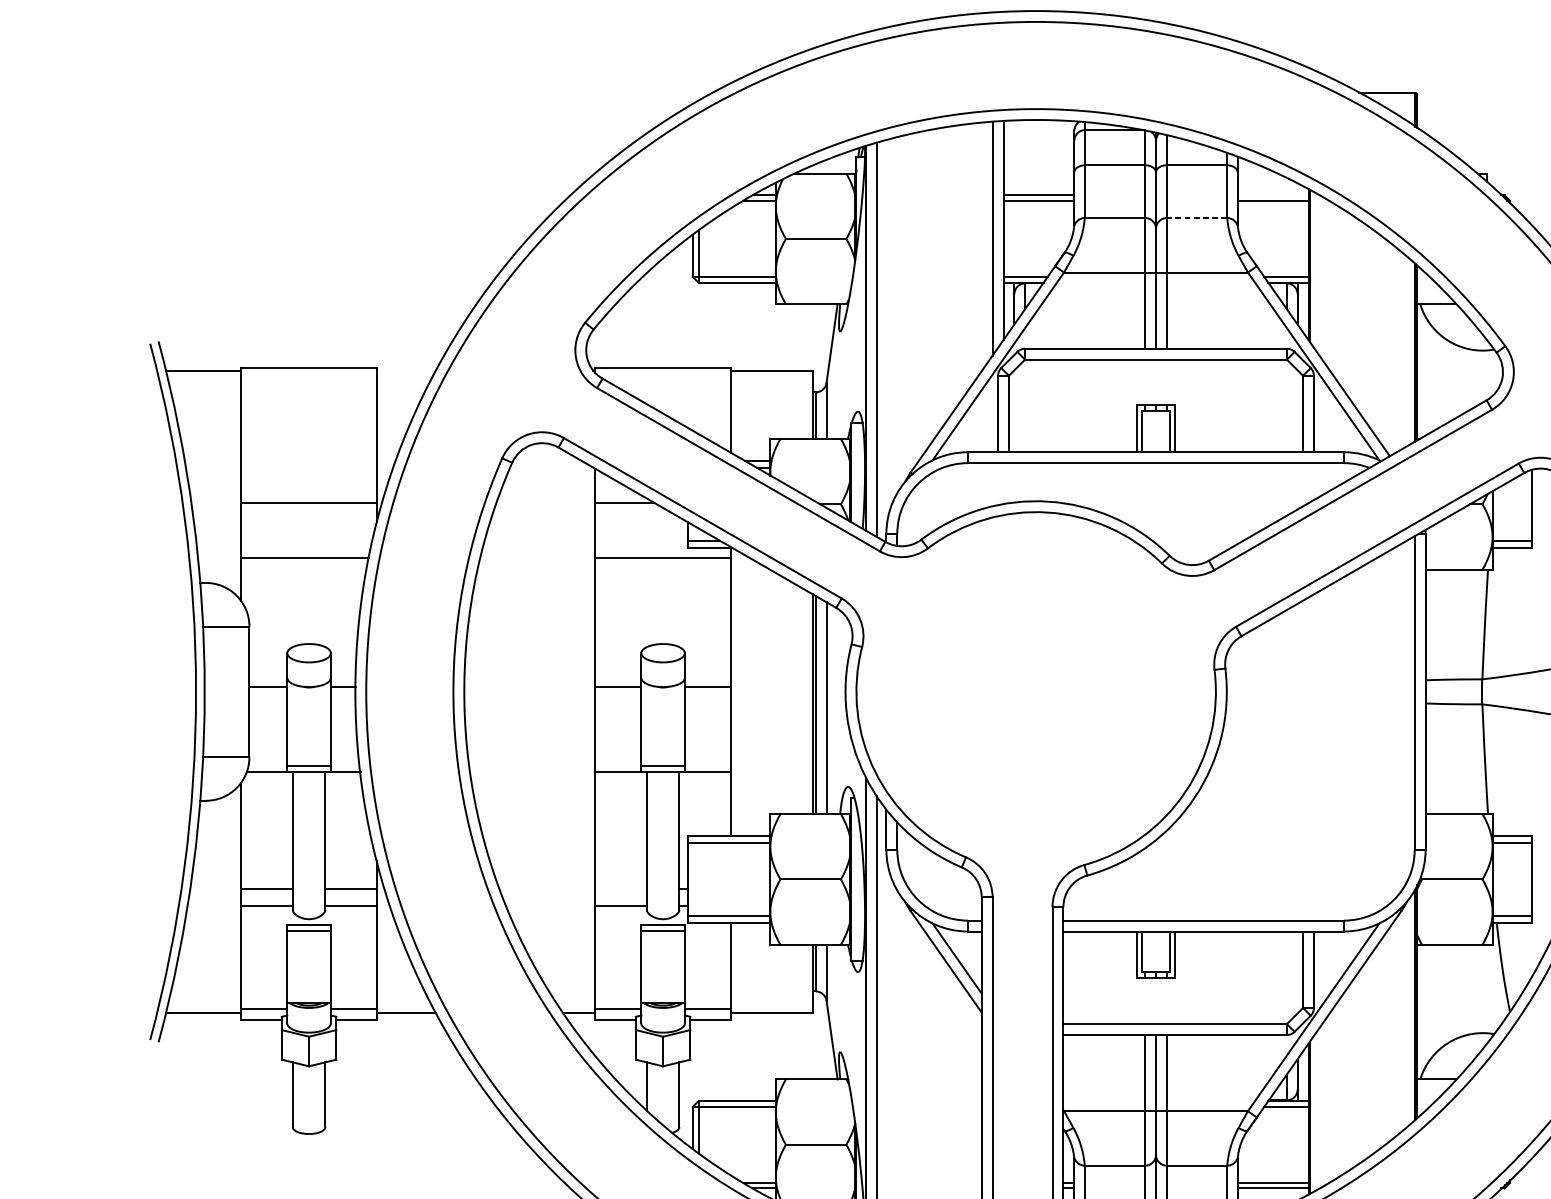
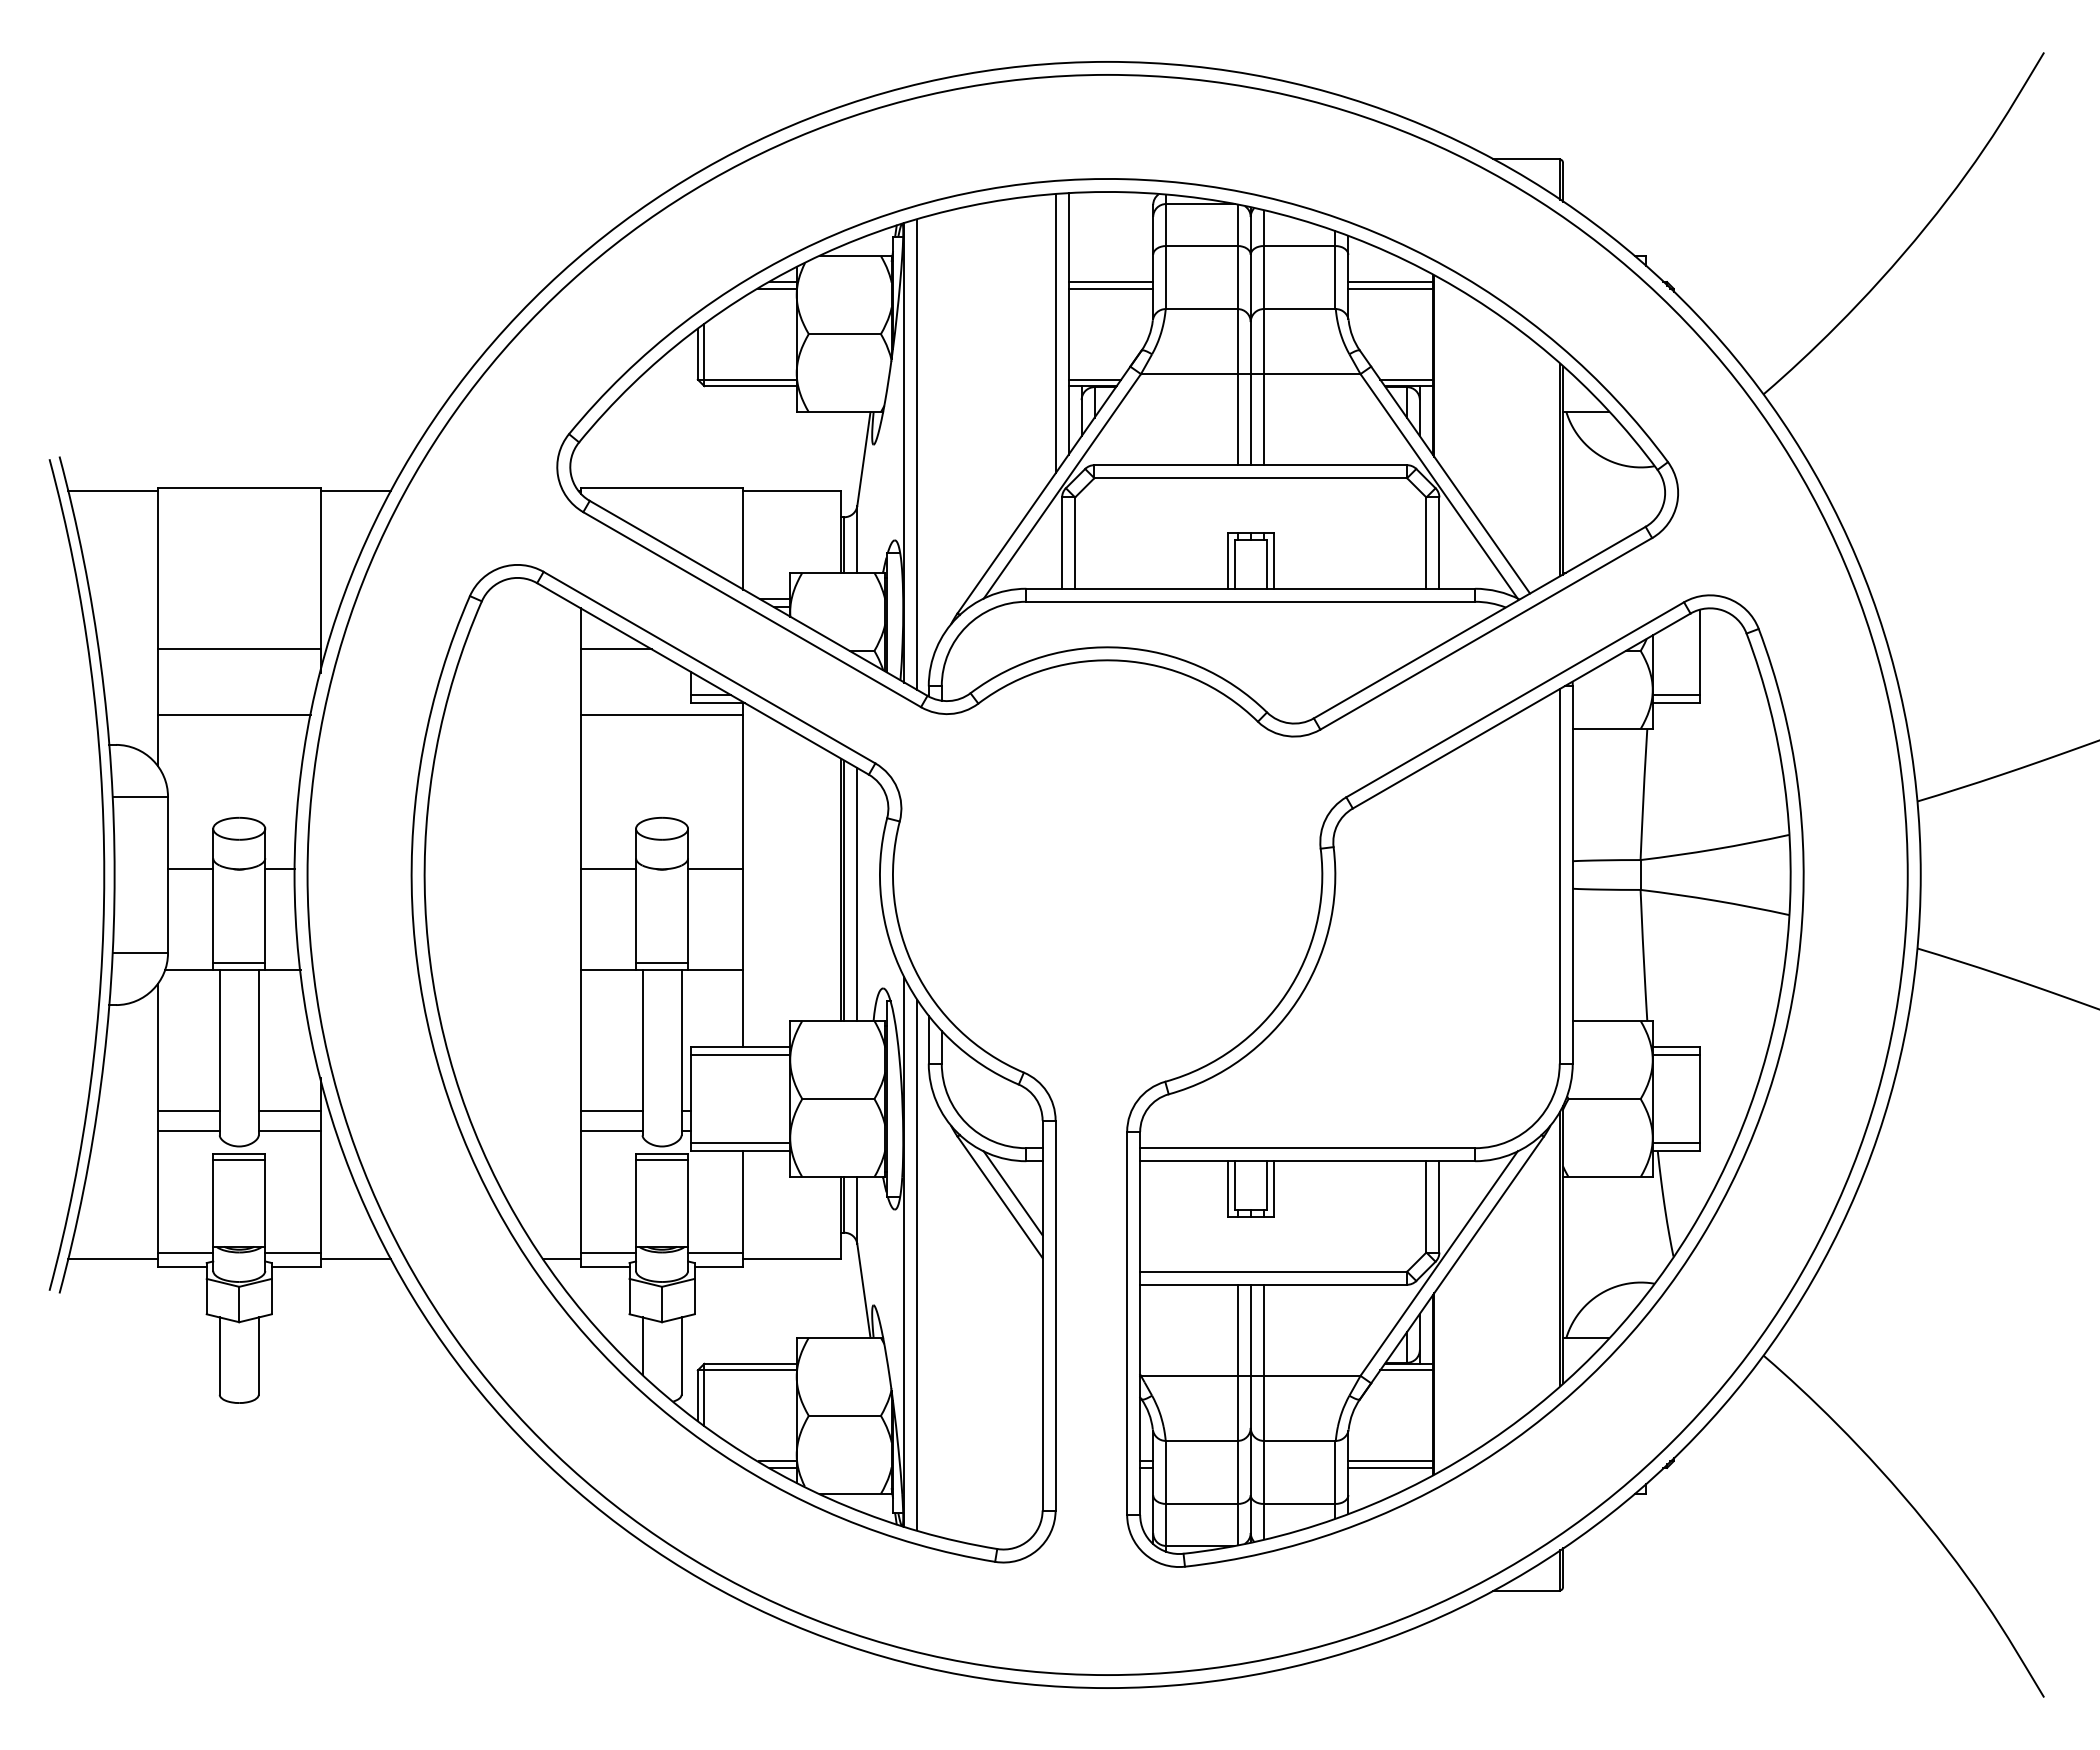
line: (1273, 195) -> (1390, 282), added
line: (1196, 218) -> (1299, 309), dashed -> solid
line: (406, 370) -> (355, 491), added
line: (620, 889) -> (611, 1110), added

